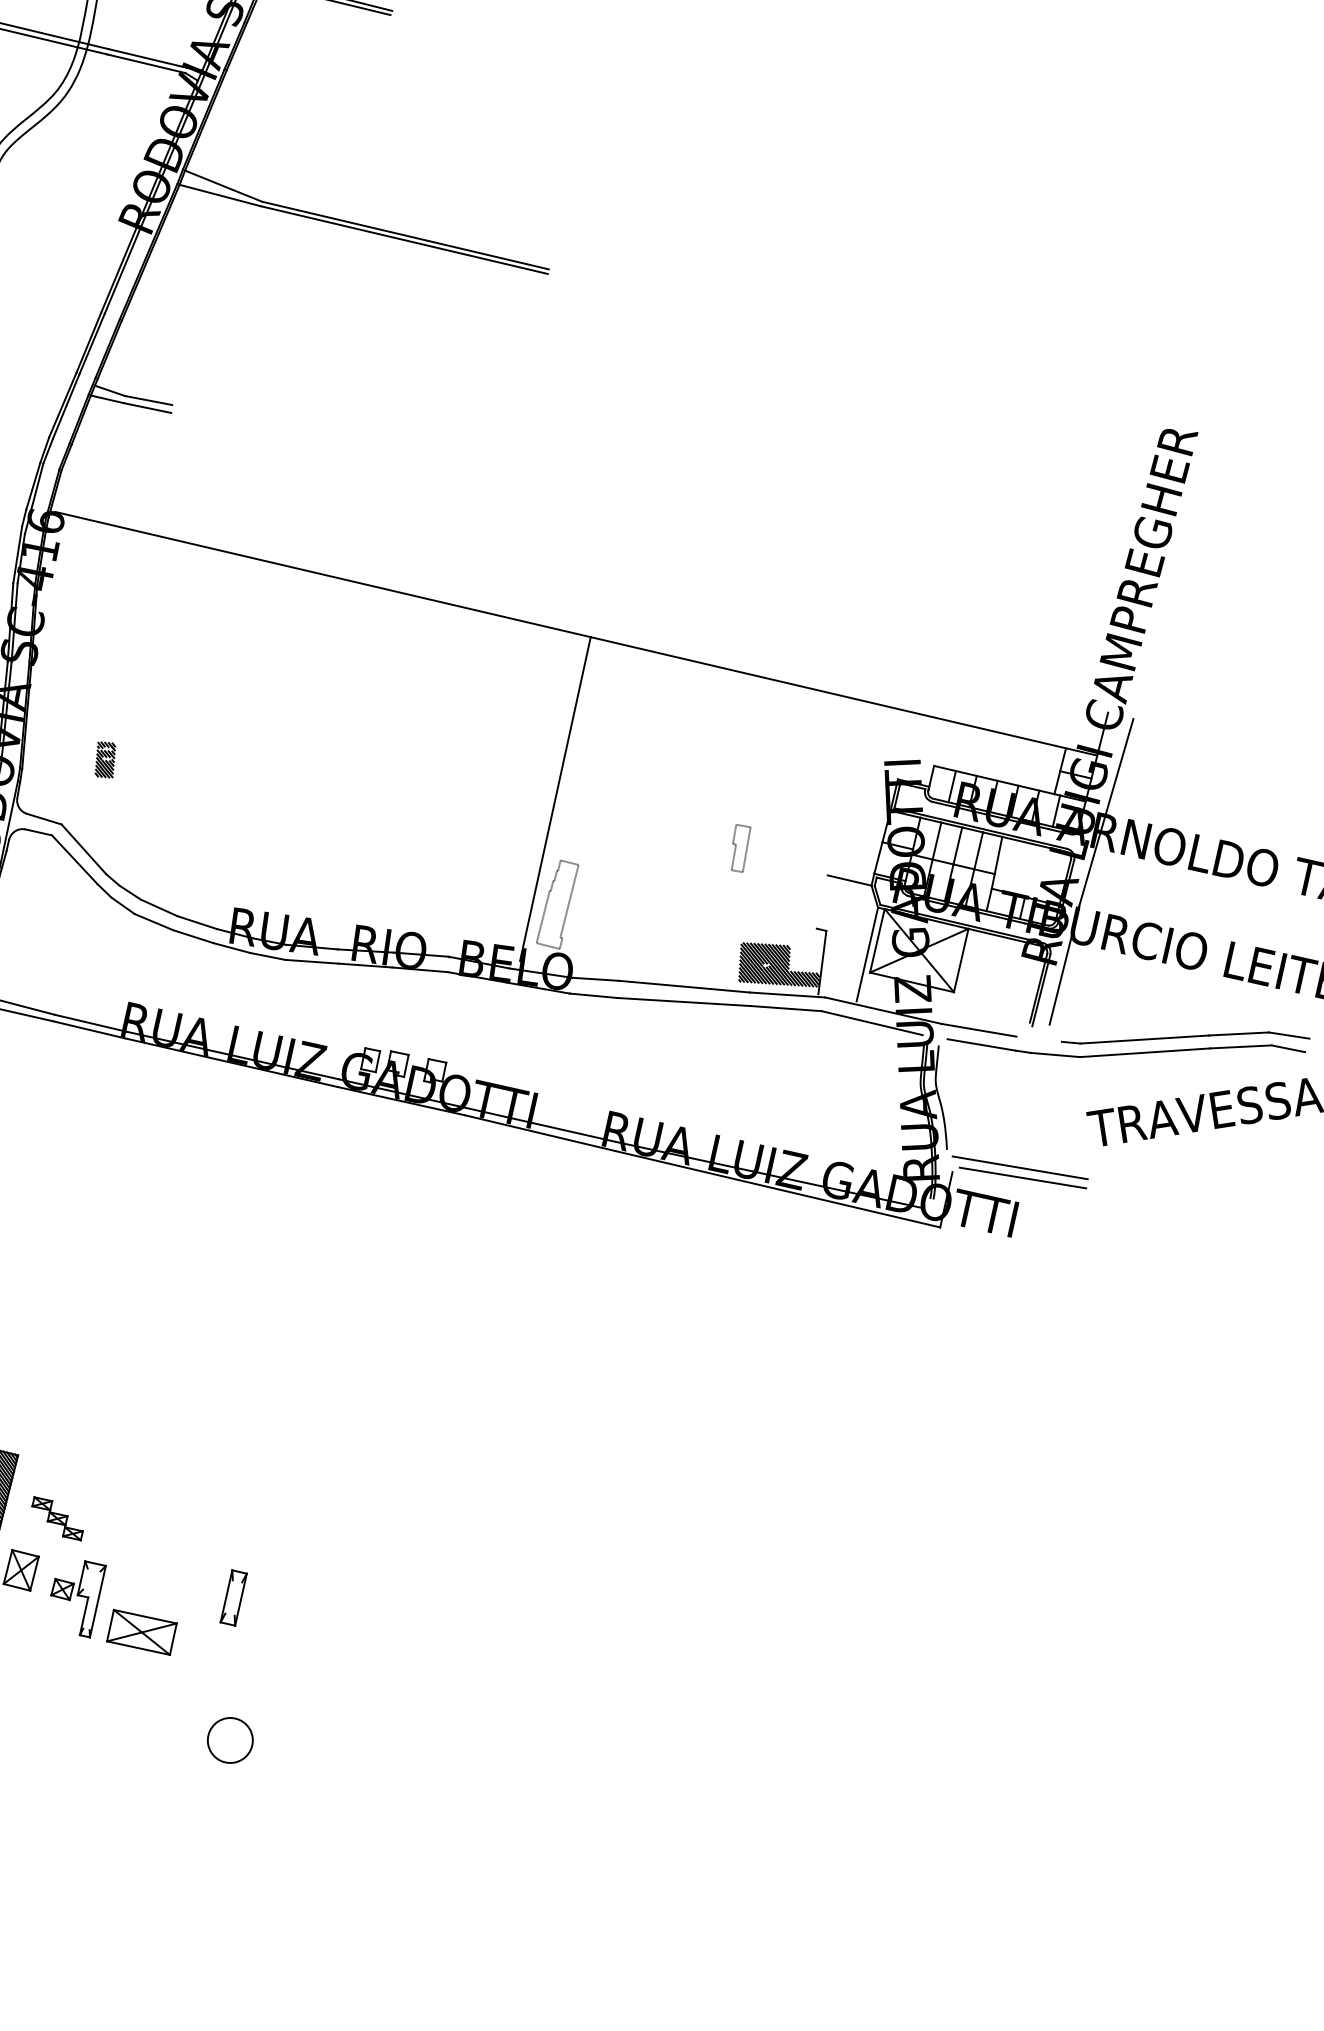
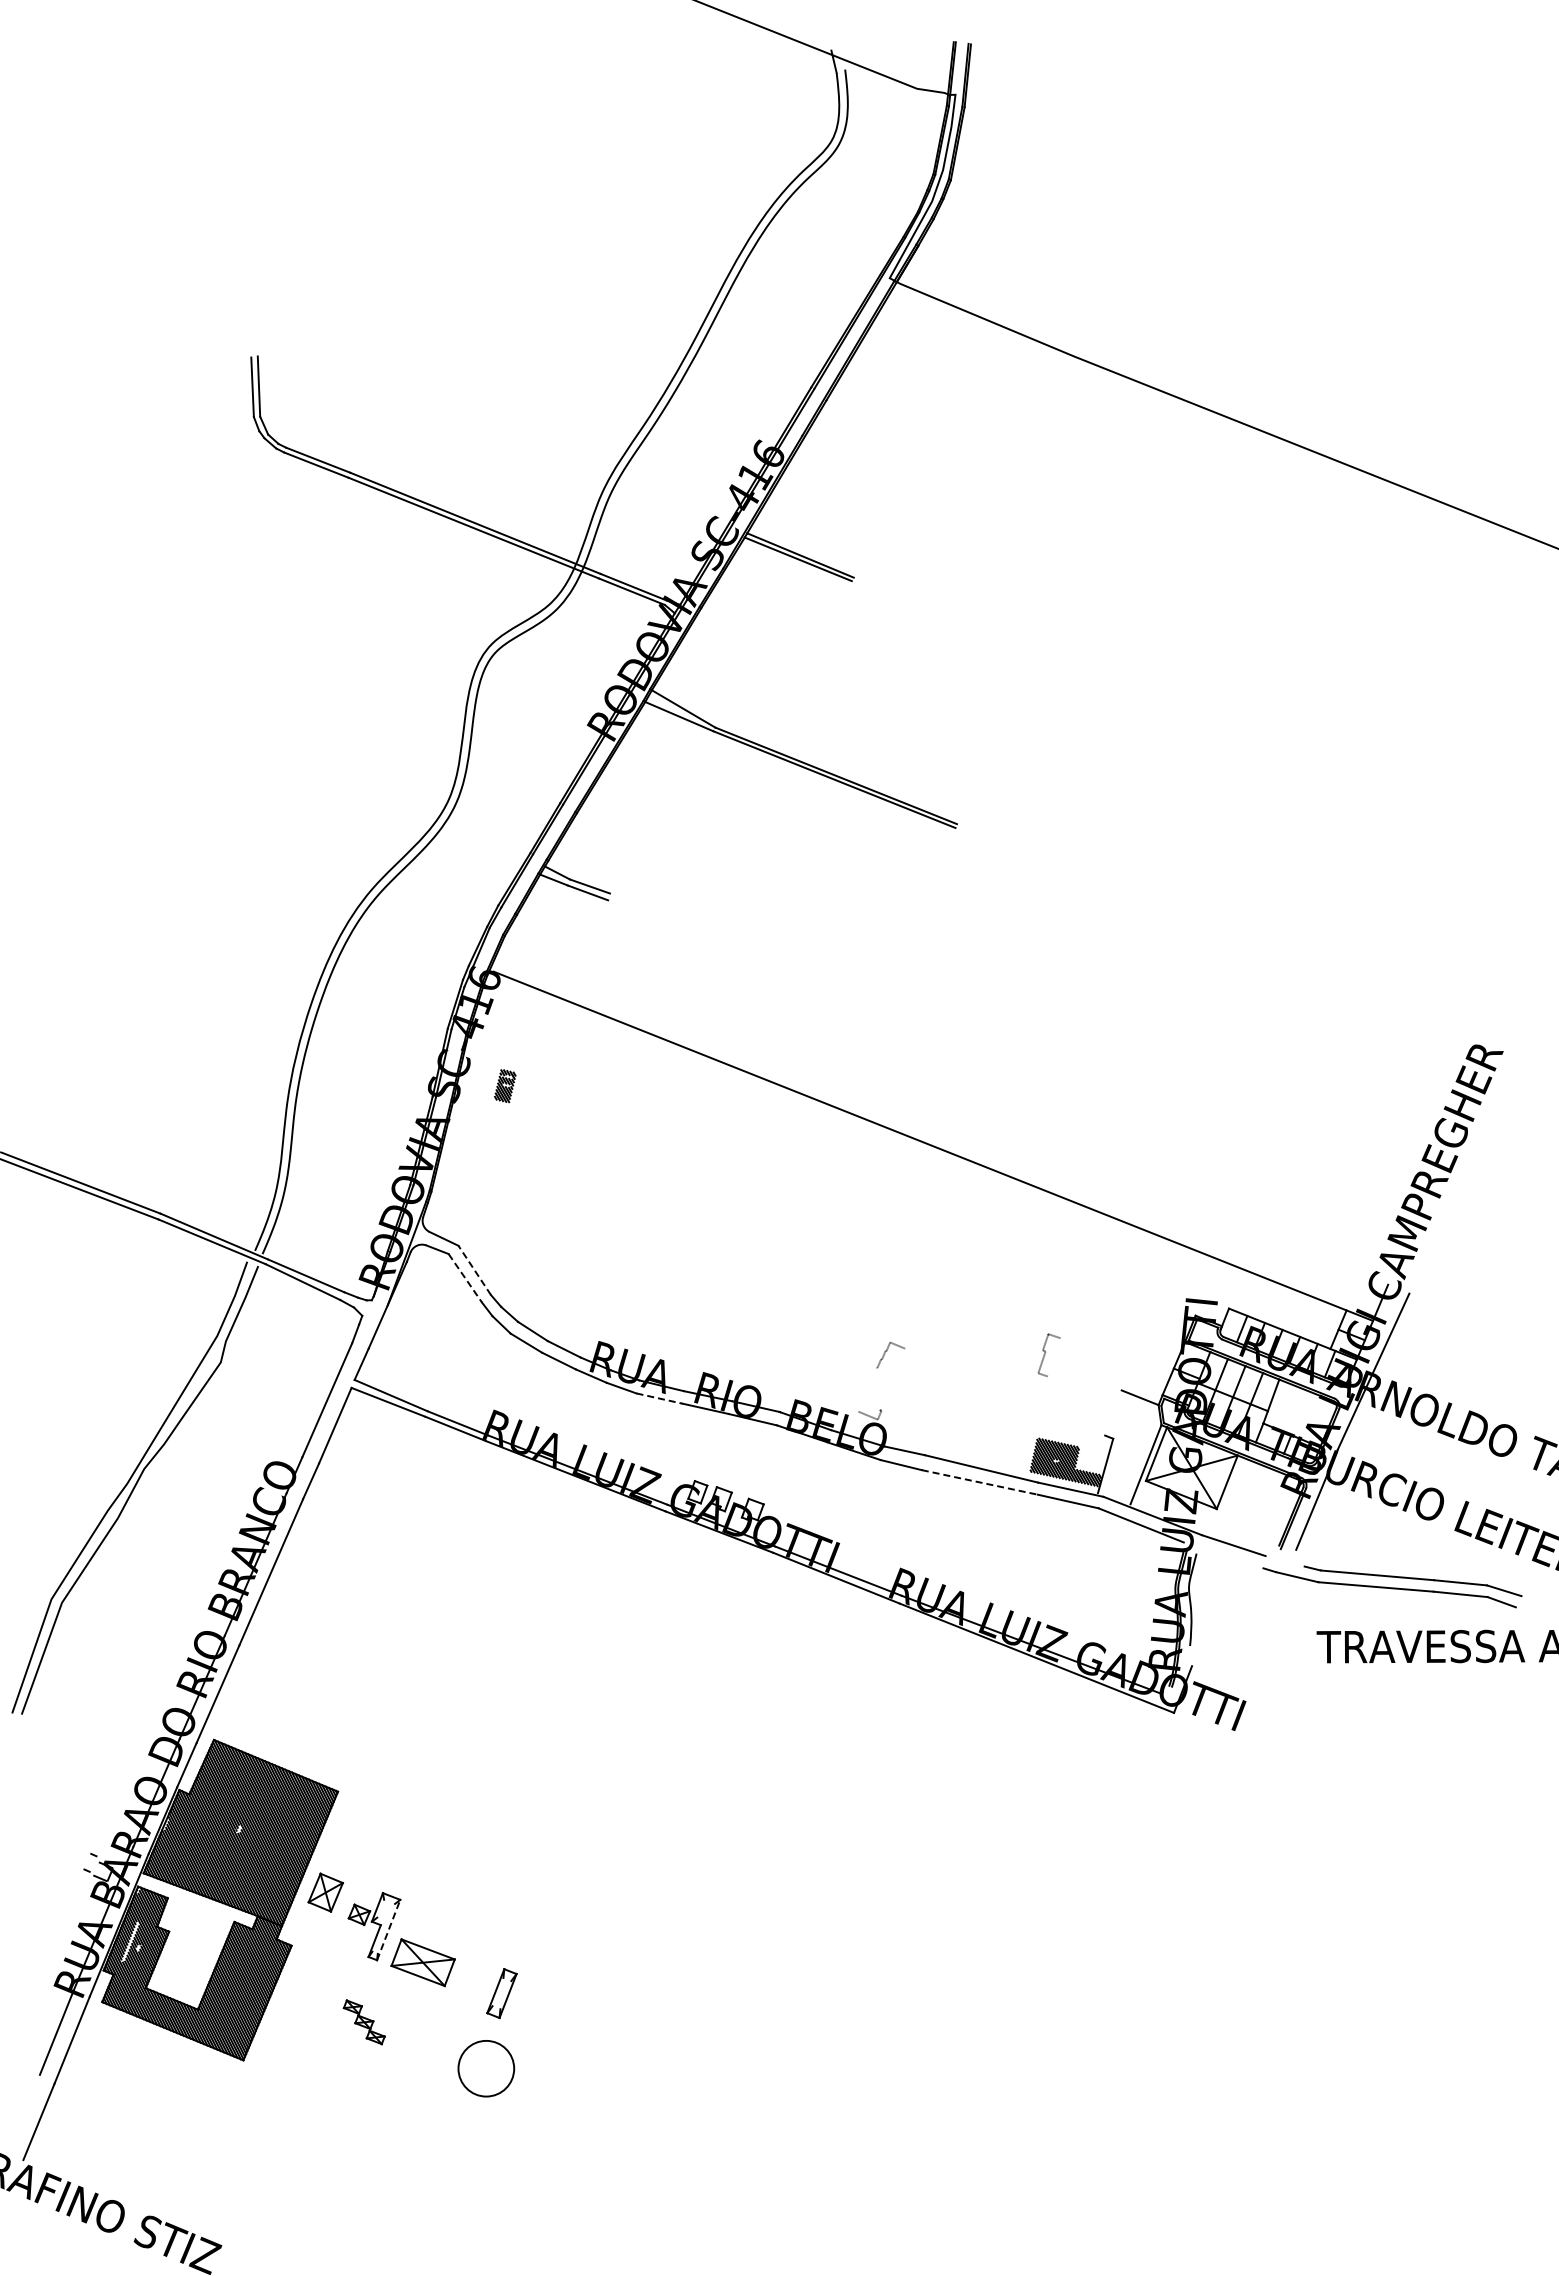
part: (105, 760) -> (505, 1086), moved
line: (555, 799) -> (893, 1288), removed
line: (83, 849) -> (474, 1270), solid -> dashed
line: (745, 849) -> (1053, 1357), removed
line: (74, 859) -> (465, 1278), solid -> dashed
line: (569, 901) -> (892, 1379), removed
line: (543, 916) -> (867, 1389), removed
line: (311, 961) -> (659, 1398), solid -> dashed
line: (685, 1002) -> (980, 1482), solid -> dashed
line: (982, 1044) -> (1234, 1558), removed
line: (1019, 1168) -> (1251, 1671), removed
line: (1022, 1178) -> (1252, 1680), removed
part: (56, 1519) -> (363, 2022), moved
part: (233, 1597) -> (501, 1993), moved
line: (97, 1601) -> (388, 1929), solid -> dashed
circle: (230, 1740) -> (486, 2068), size x1.4

